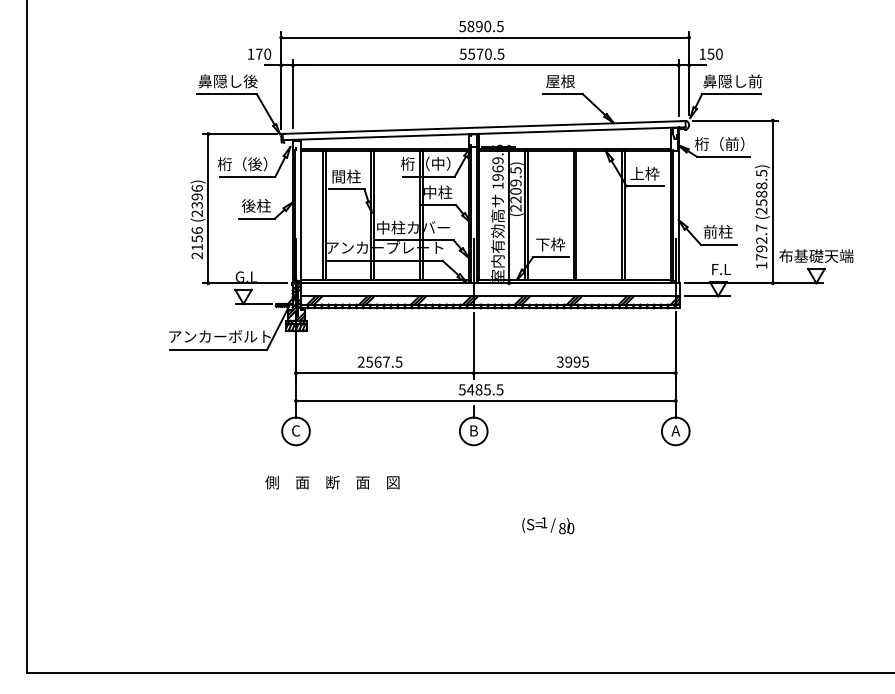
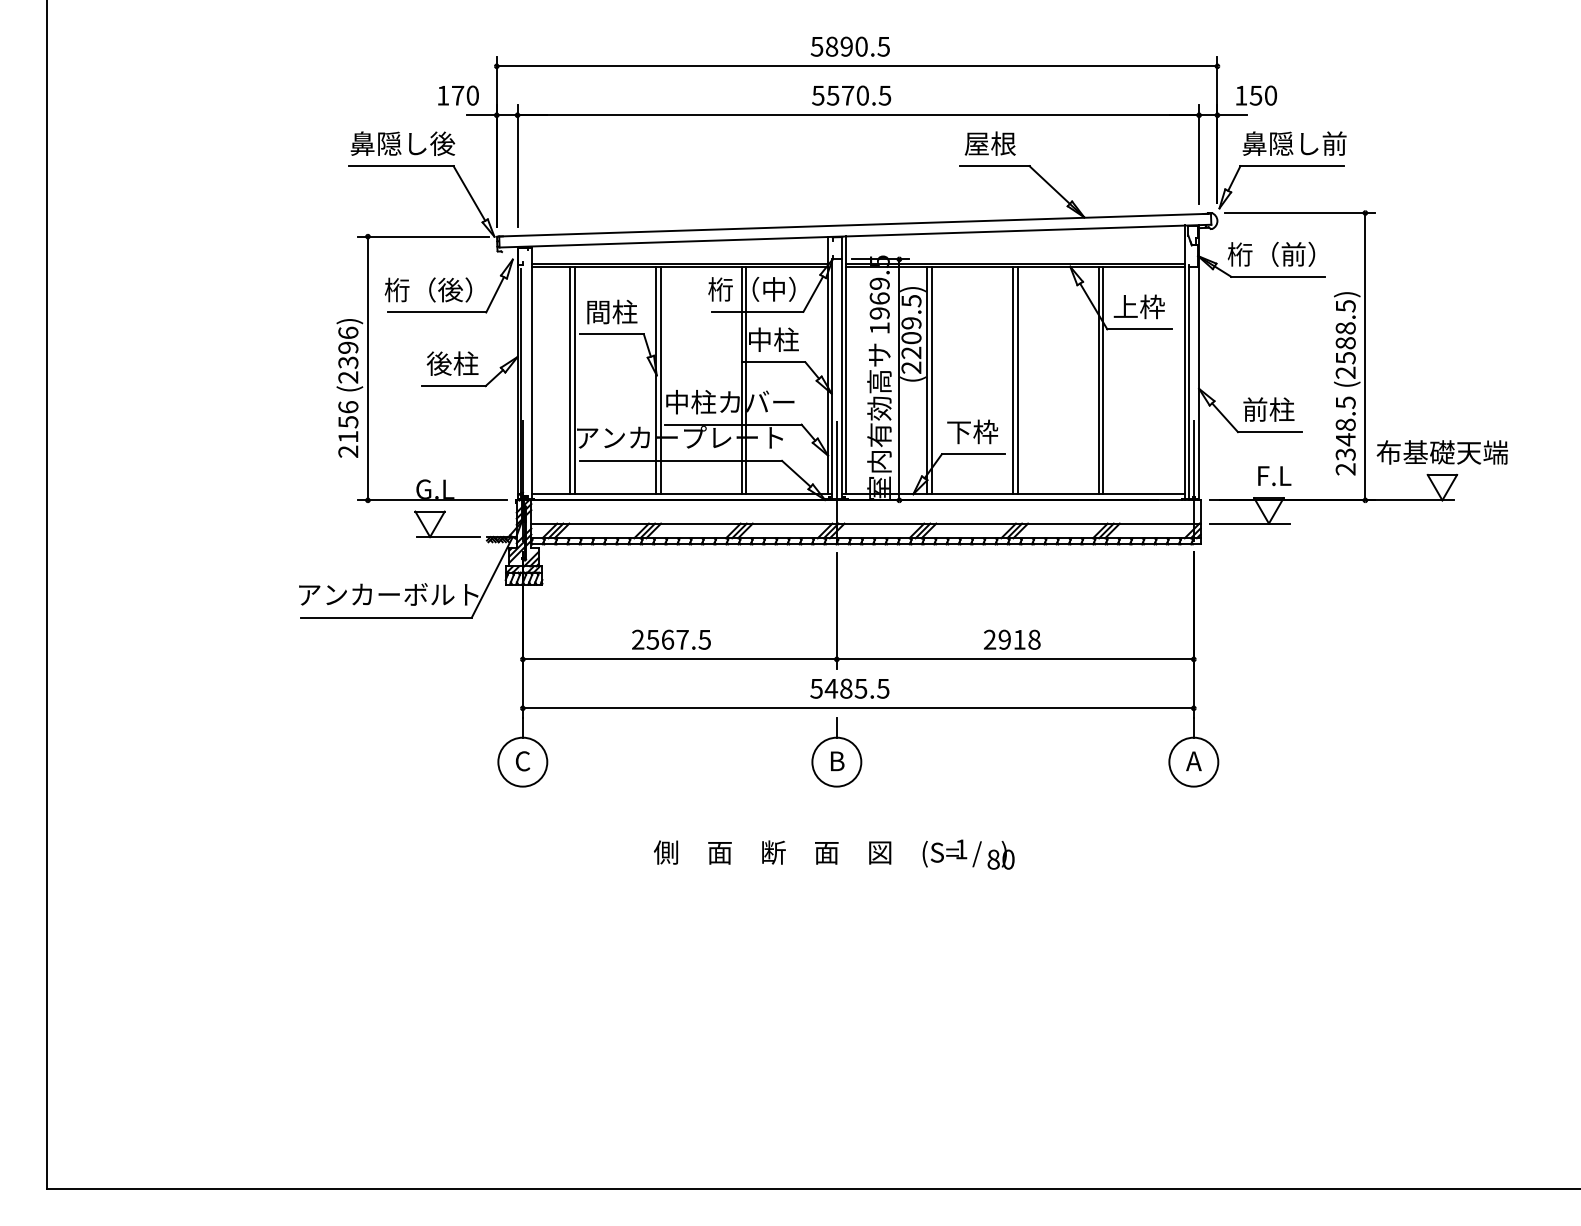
text: (761, 246) -> (1345, 435), 1792.7 -> 2348.5
text: (572, 361) -> (1011, 638), 3995 -> 2918
text: (332, 482) -> (772, 852), moved
text: (548, 525) -> (968, 854), moved

